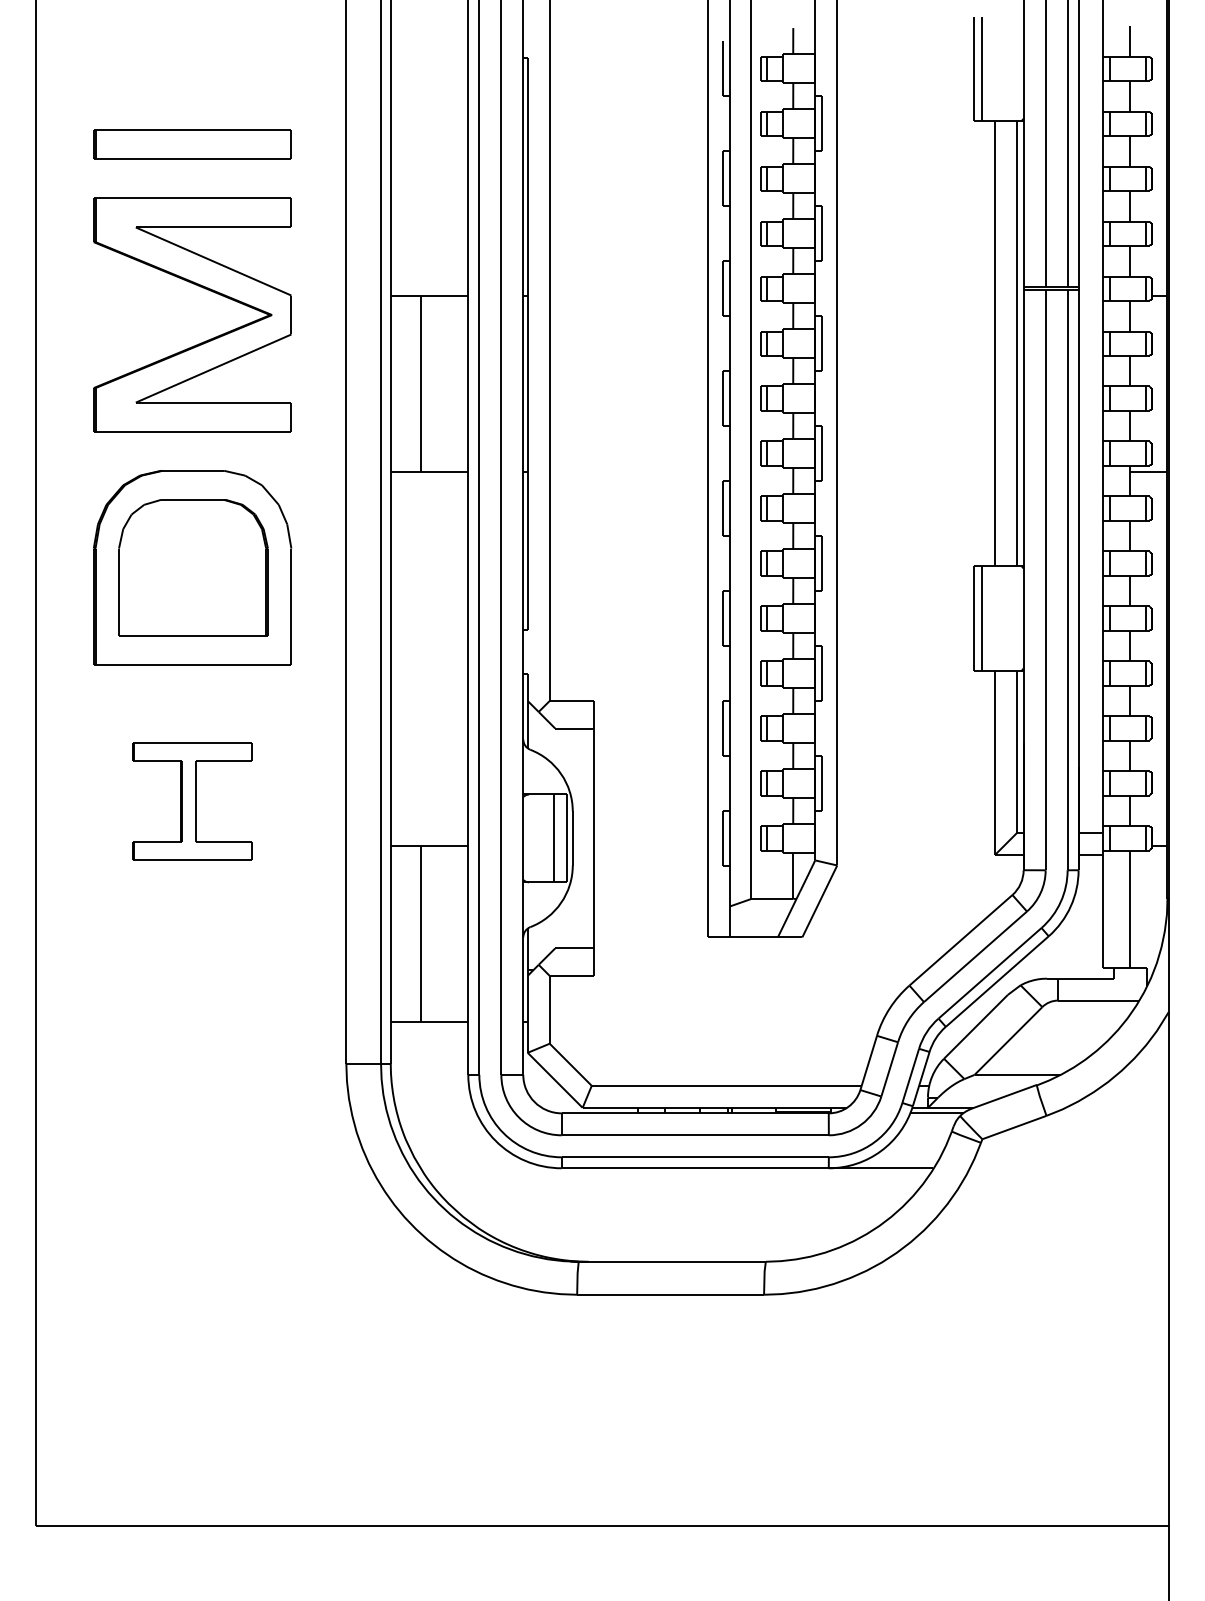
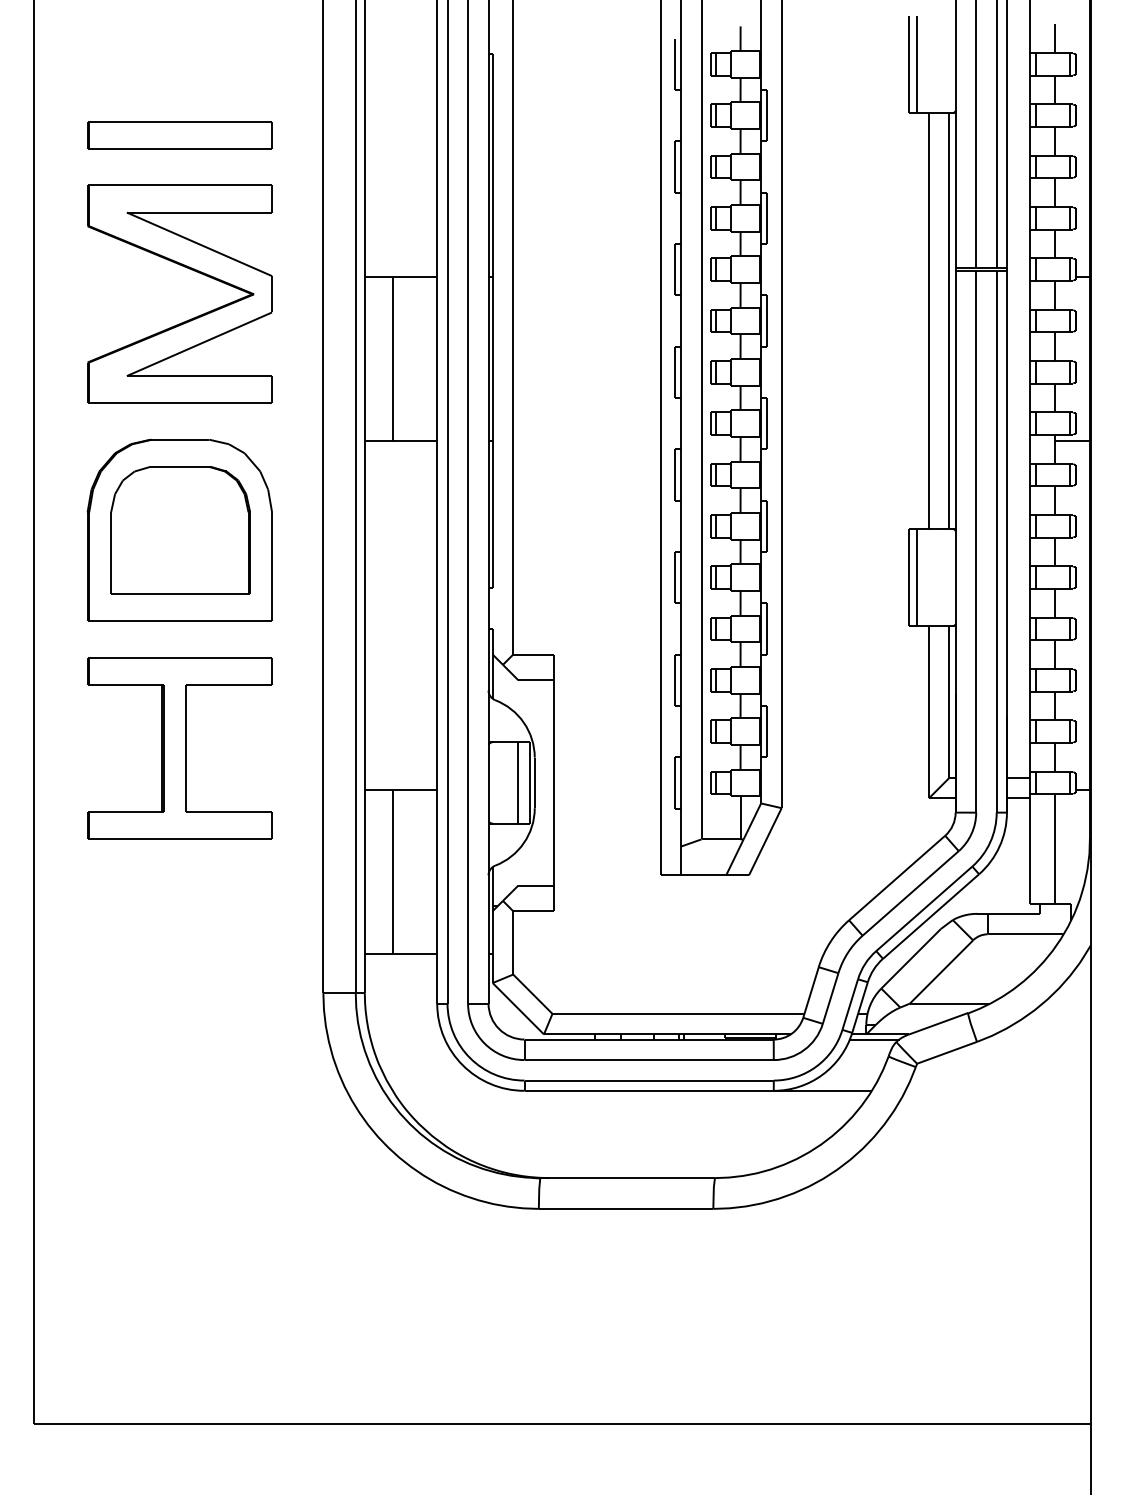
part: (192, 801) -> (179, 748), size x1.67

